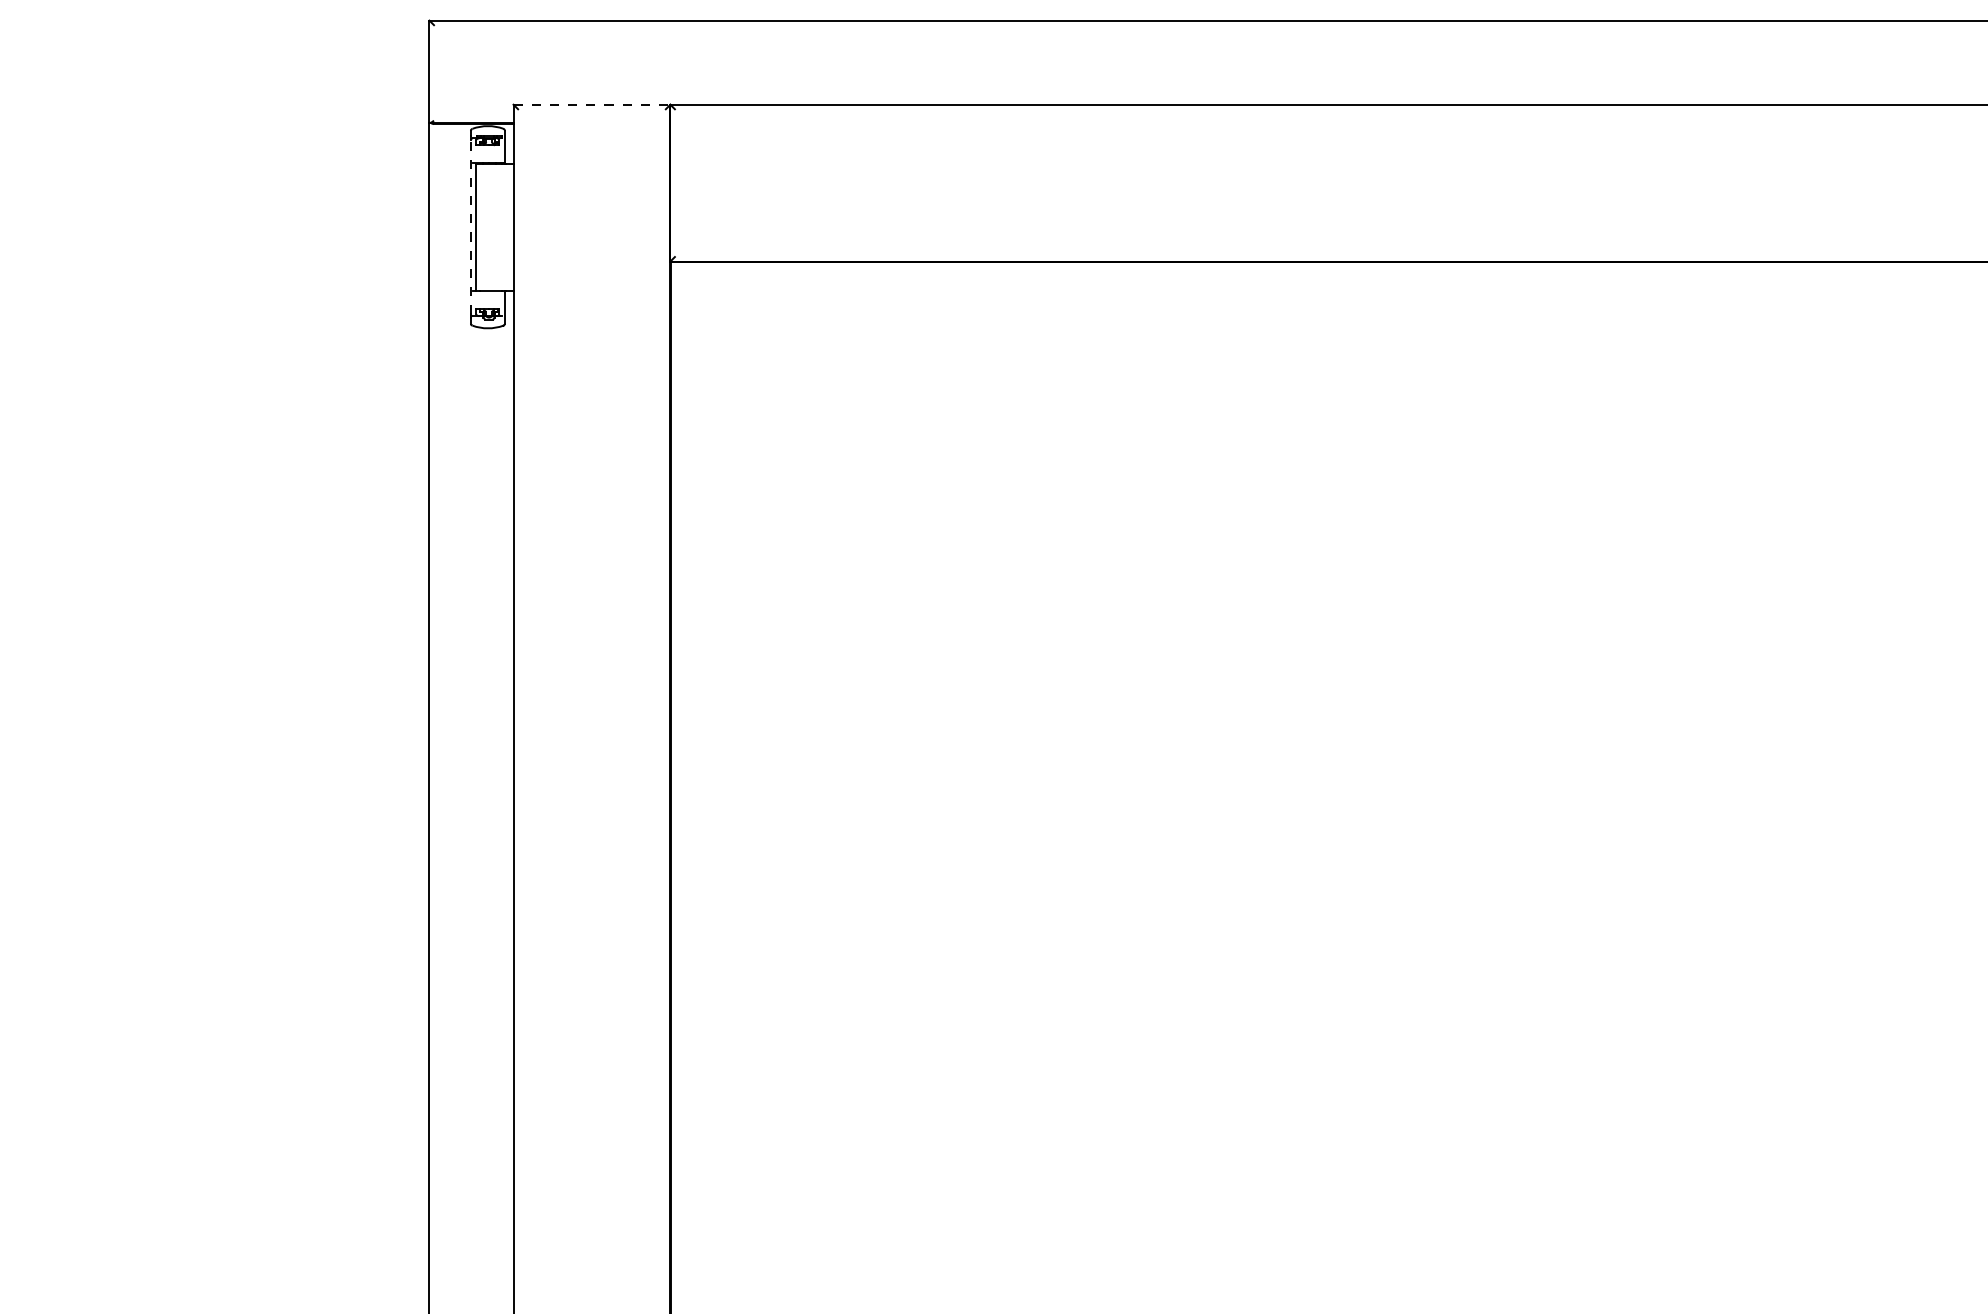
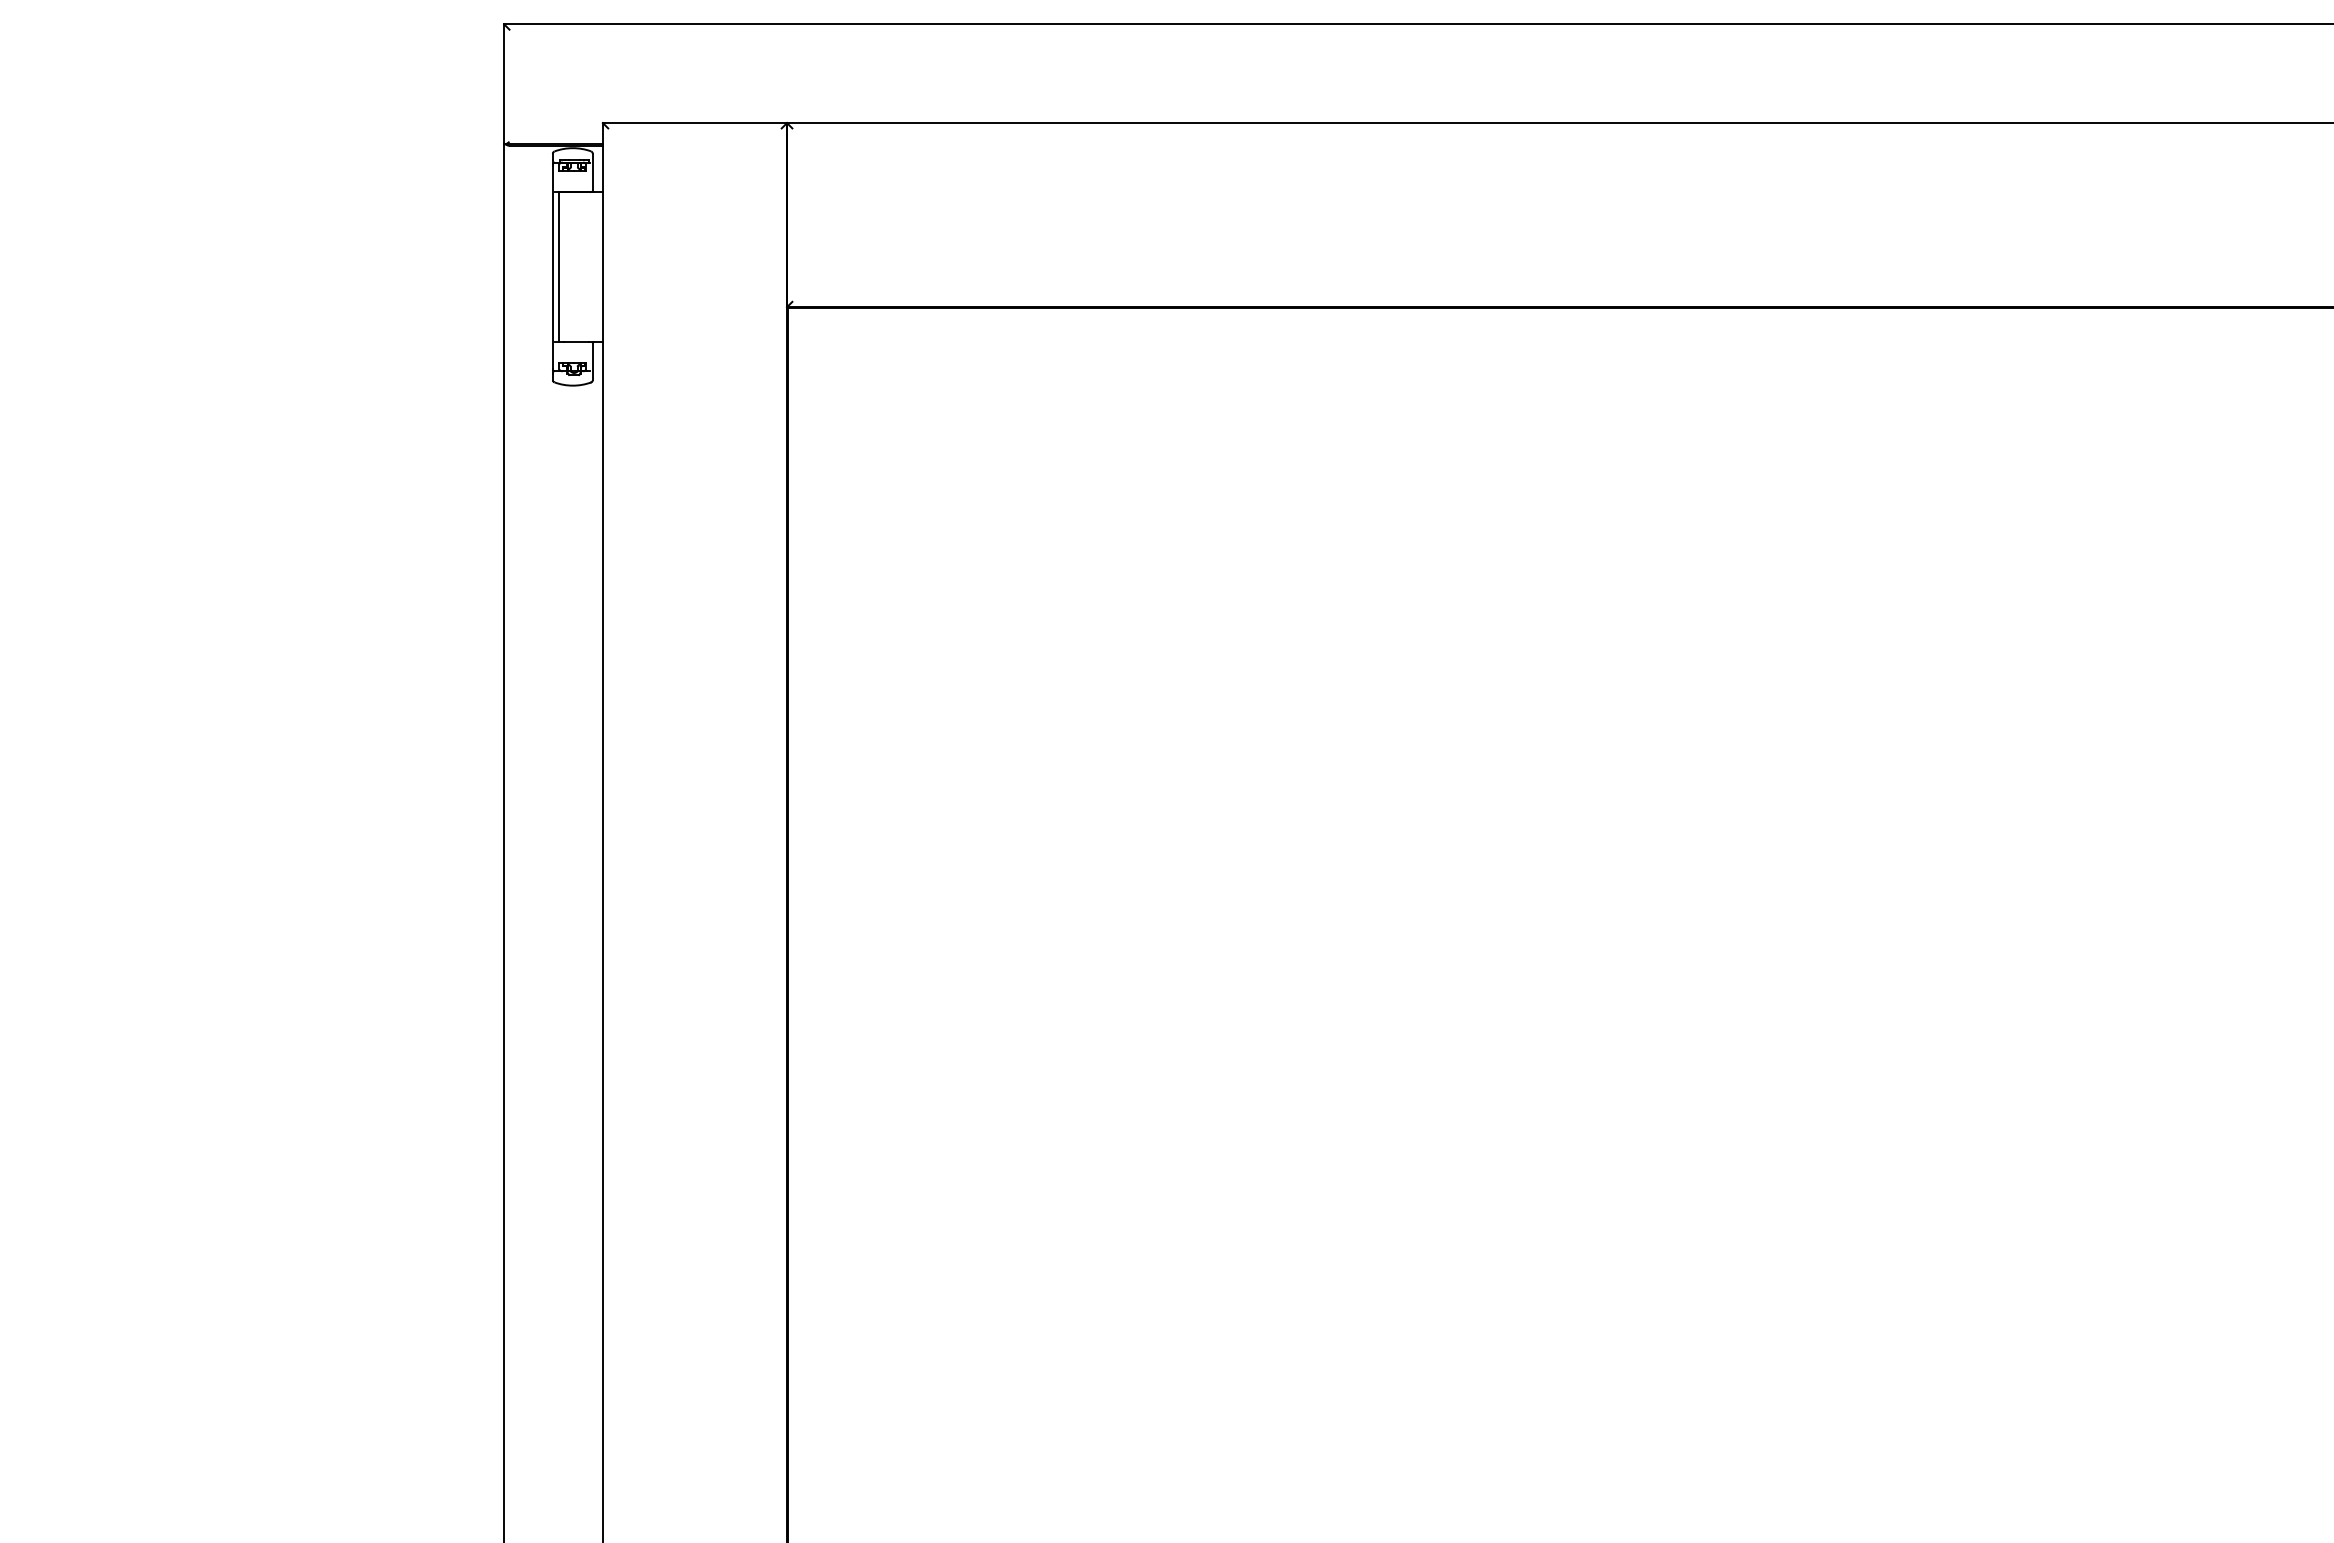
line: (592, 104) -> (695, 122), dashed -> solid
line: (470, 226) -> (552, 266), dashed -> solid

